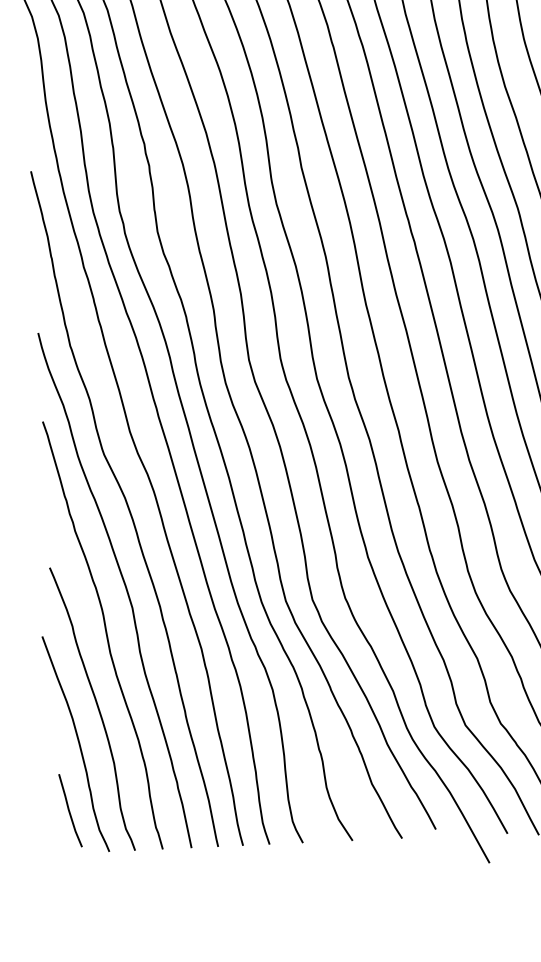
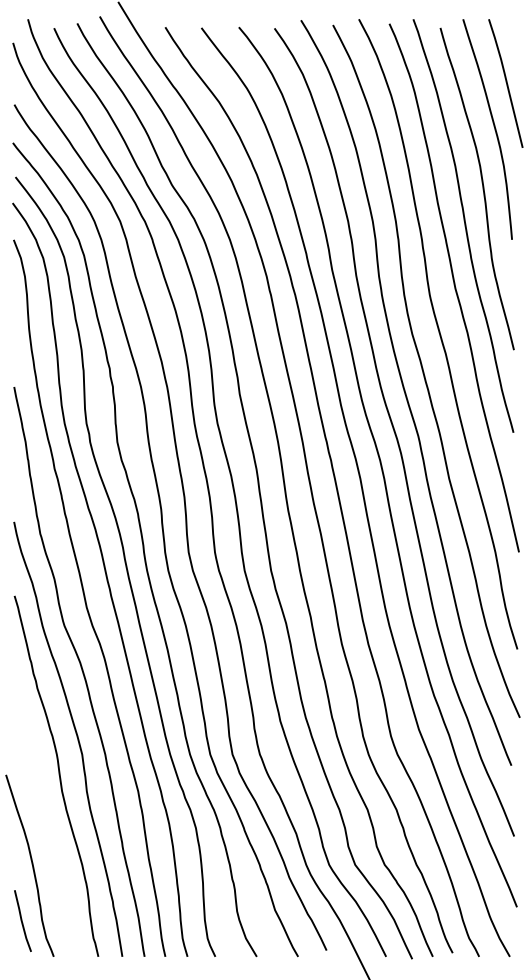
curve: (96, 706) -> (48, 835), removed

